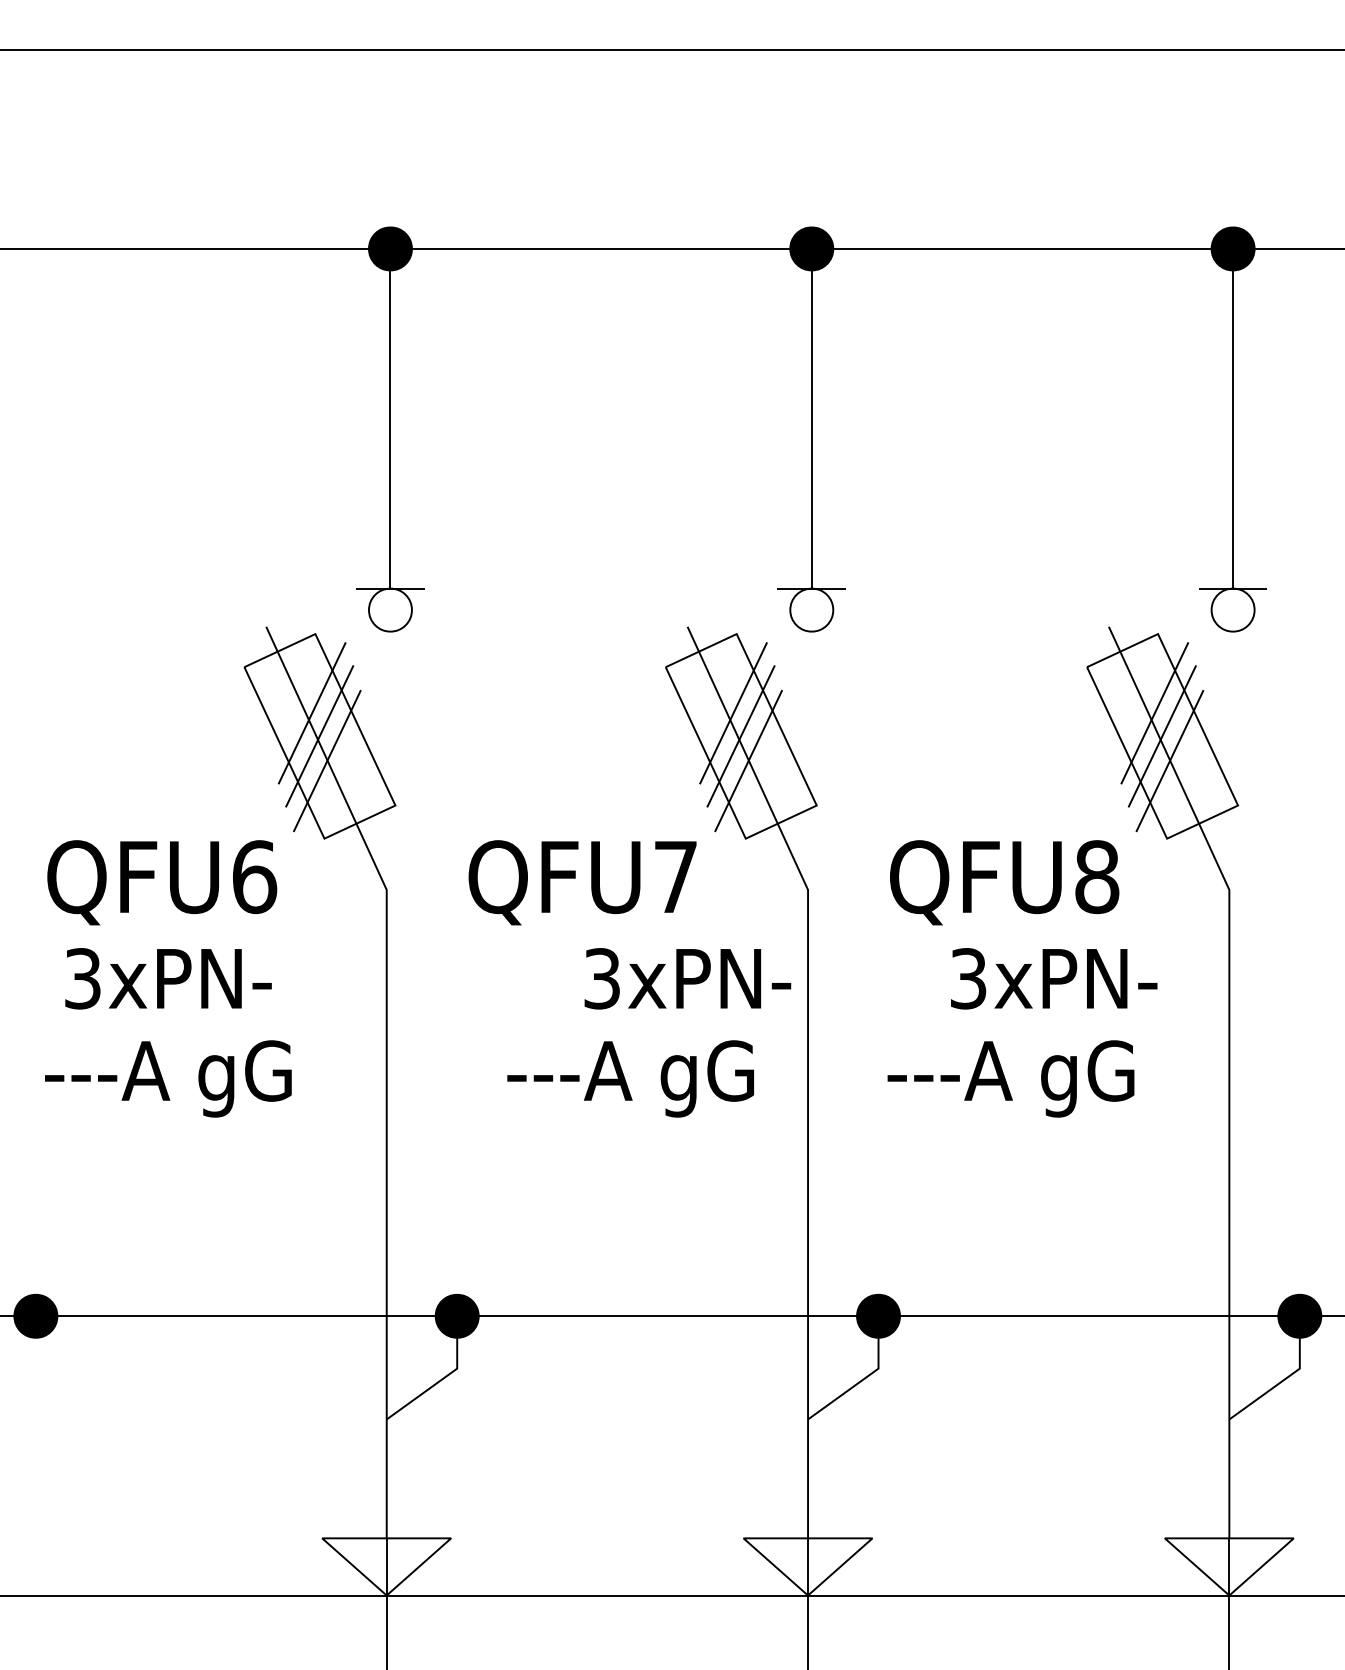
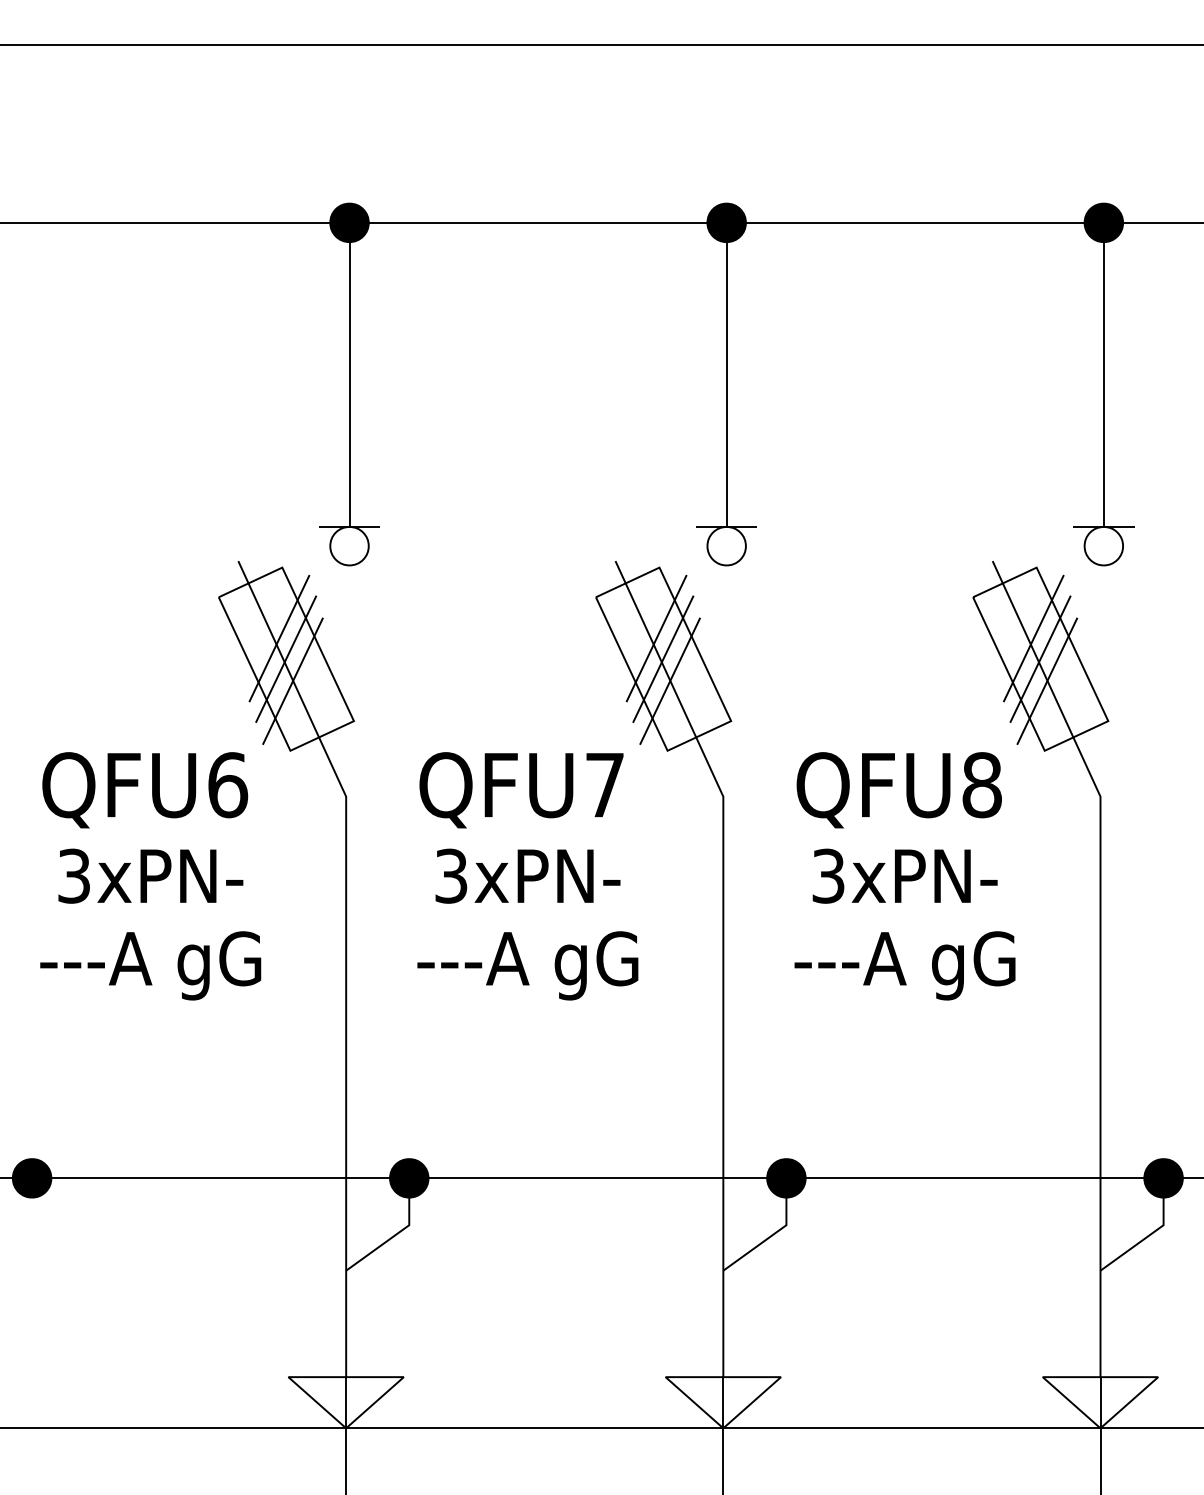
text: (687, 978) -> (527, 875), moved
text: (1054, 978) -> (905, 875), moved
text: (630, 1078) -> (527, 965), moved

